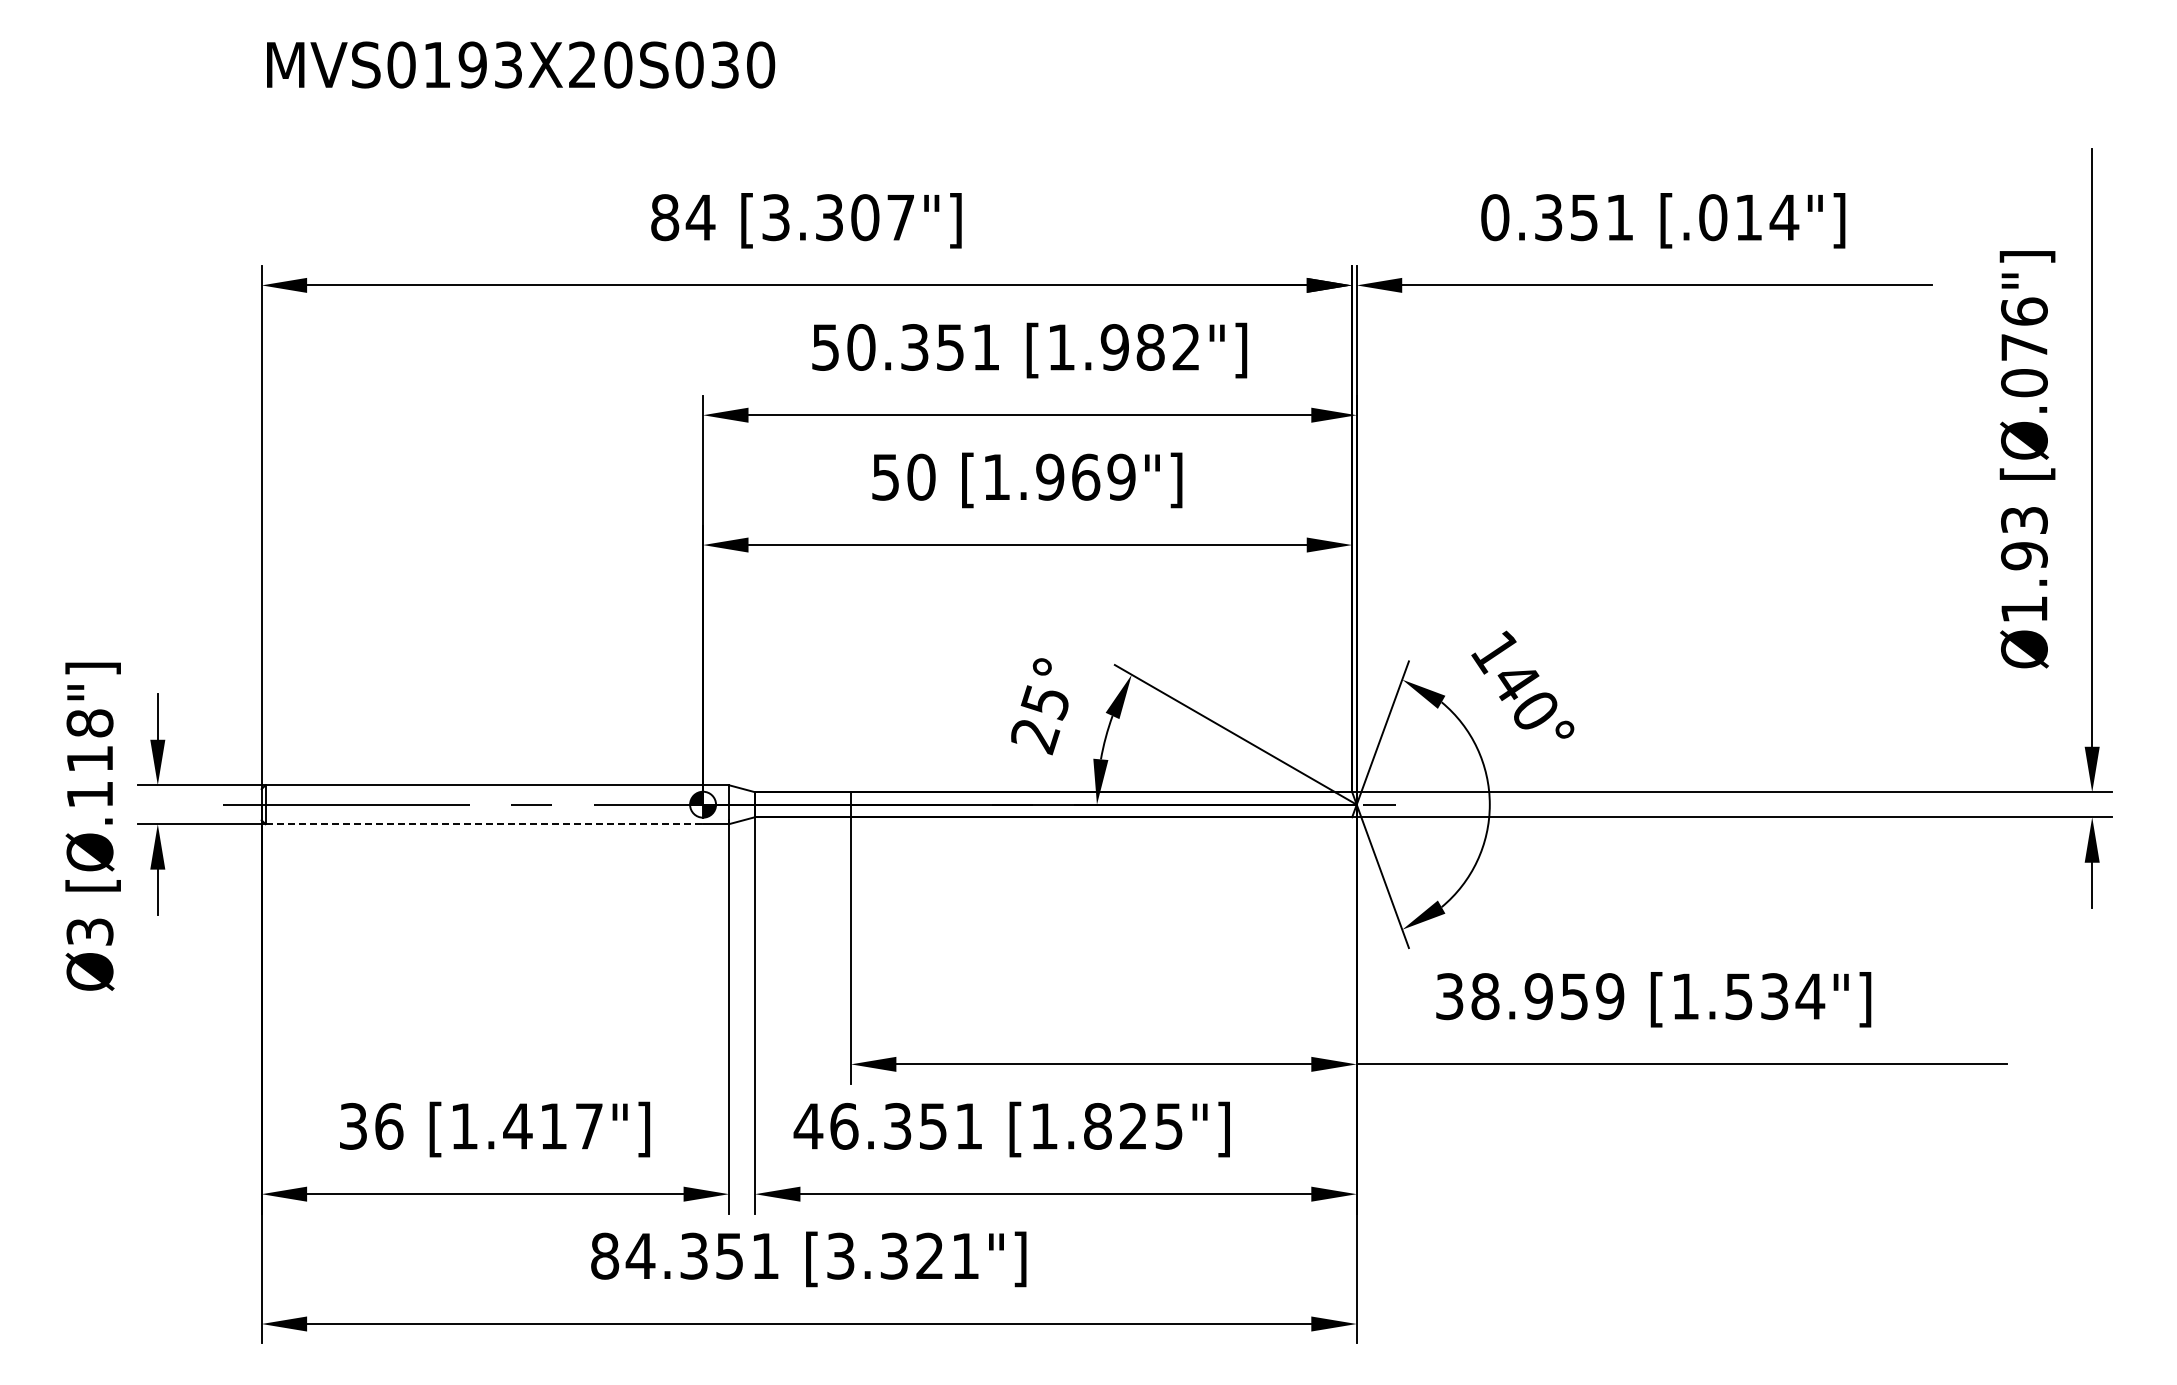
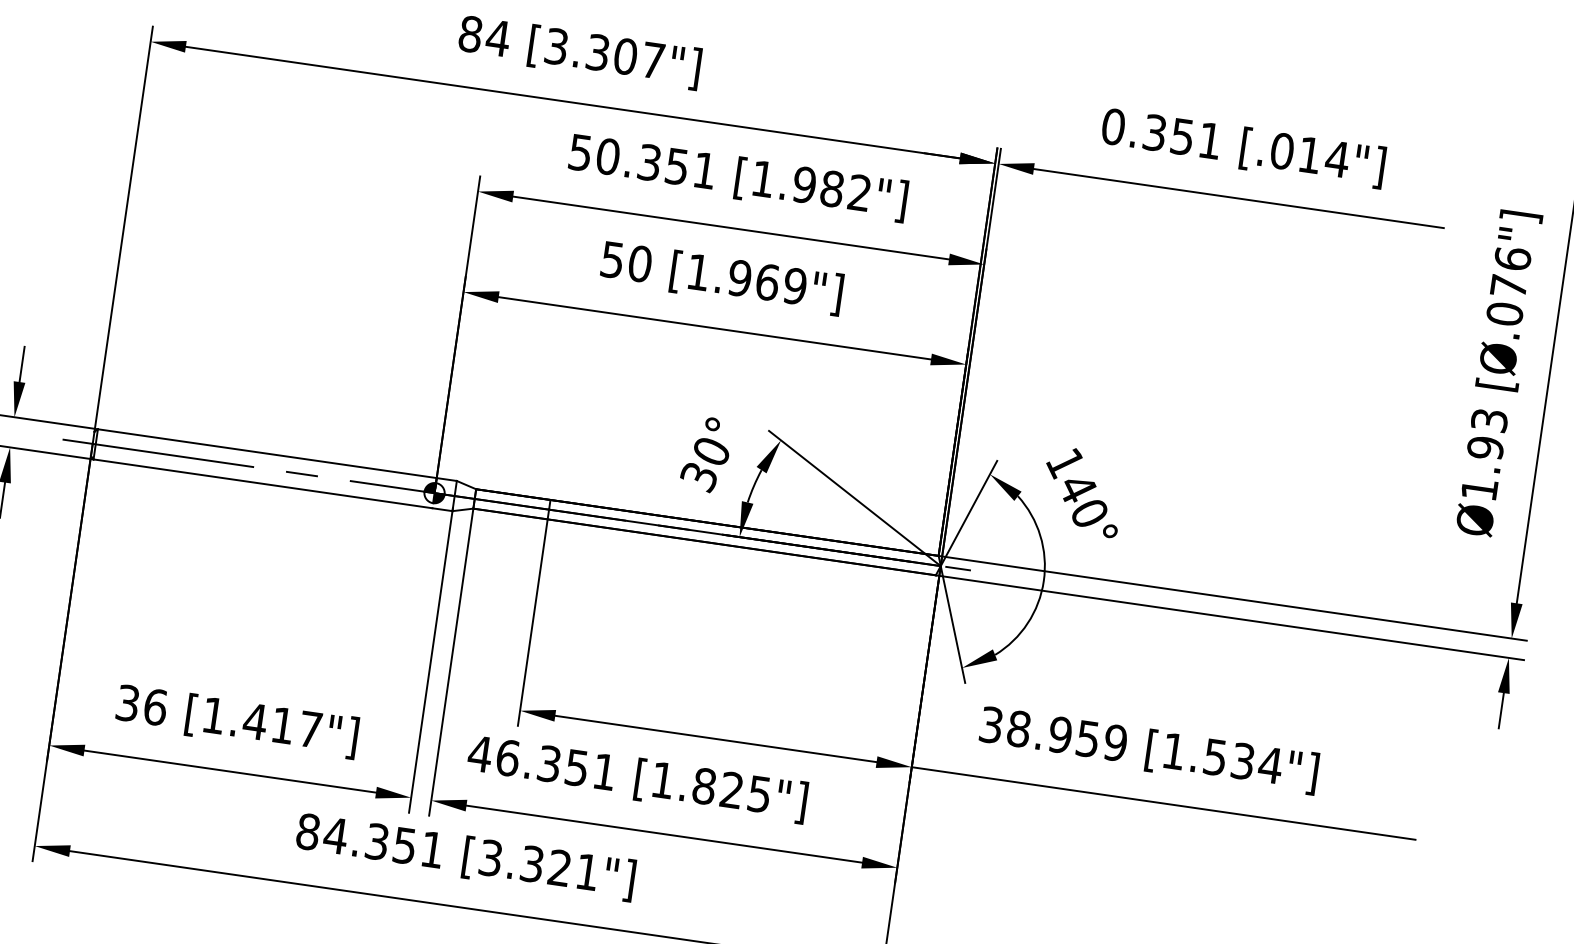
text: (1039, 720) -> (704, 465), 25° -> 30°
line: (484, 824) -> (263, 484), dashed -> solid

